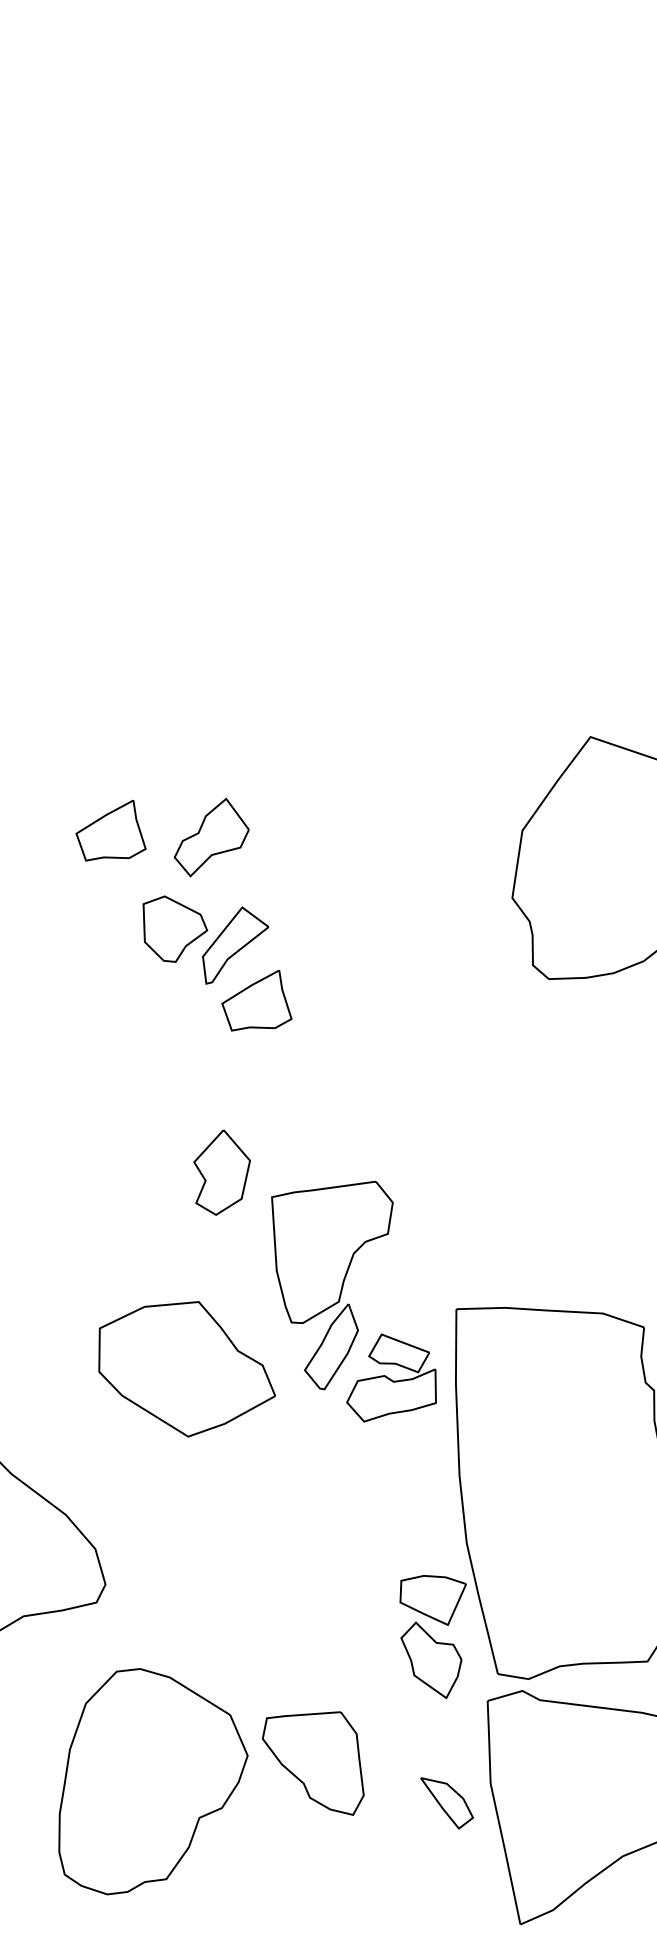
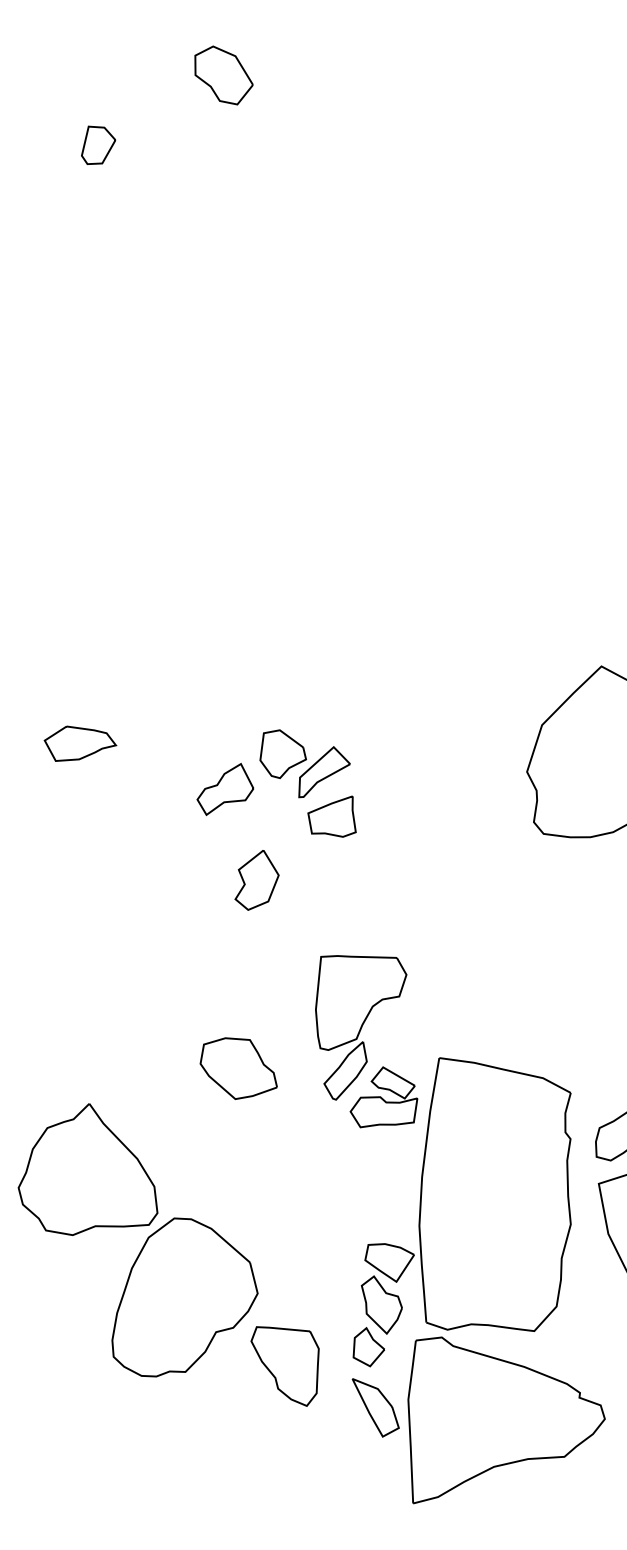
part: (108, 832) -> (247, 678), removed
part: (210, 837) -> (225, 789), moved
part: (220, 1172) -> (256, 880), moved
part: (183, 1368) -> (238, 1068), size x0.62
part: (424, 1721) -> (368, 1347), added
part: (148, 1777) -> (184, 1297), moved
part: (447, 1801) -> (375, 1407), size x1.43

